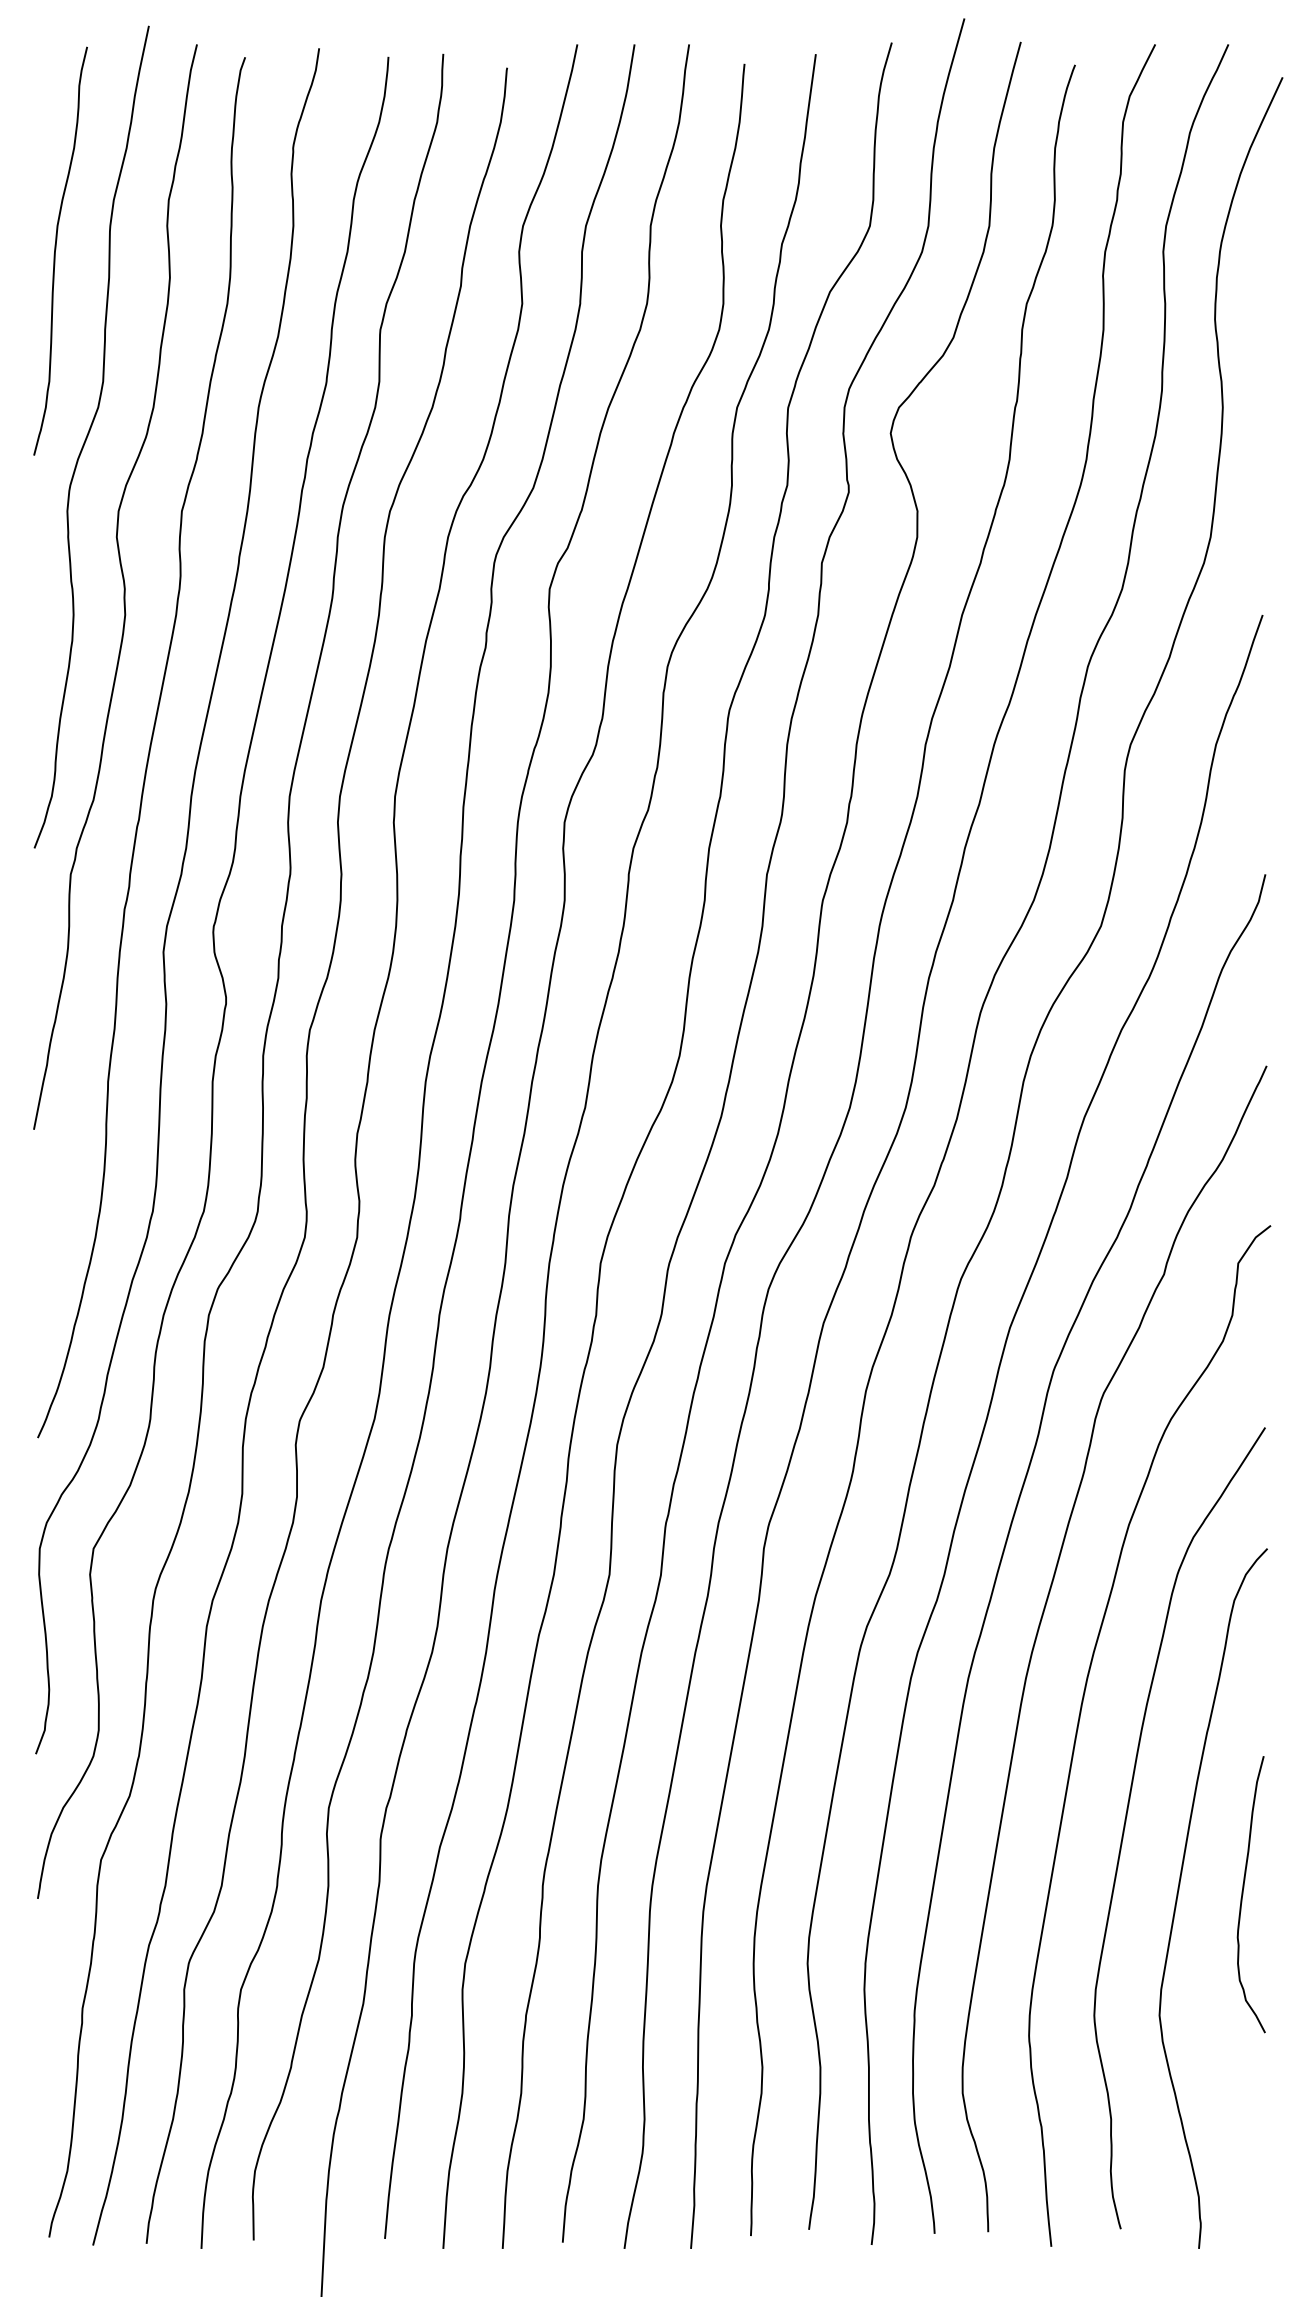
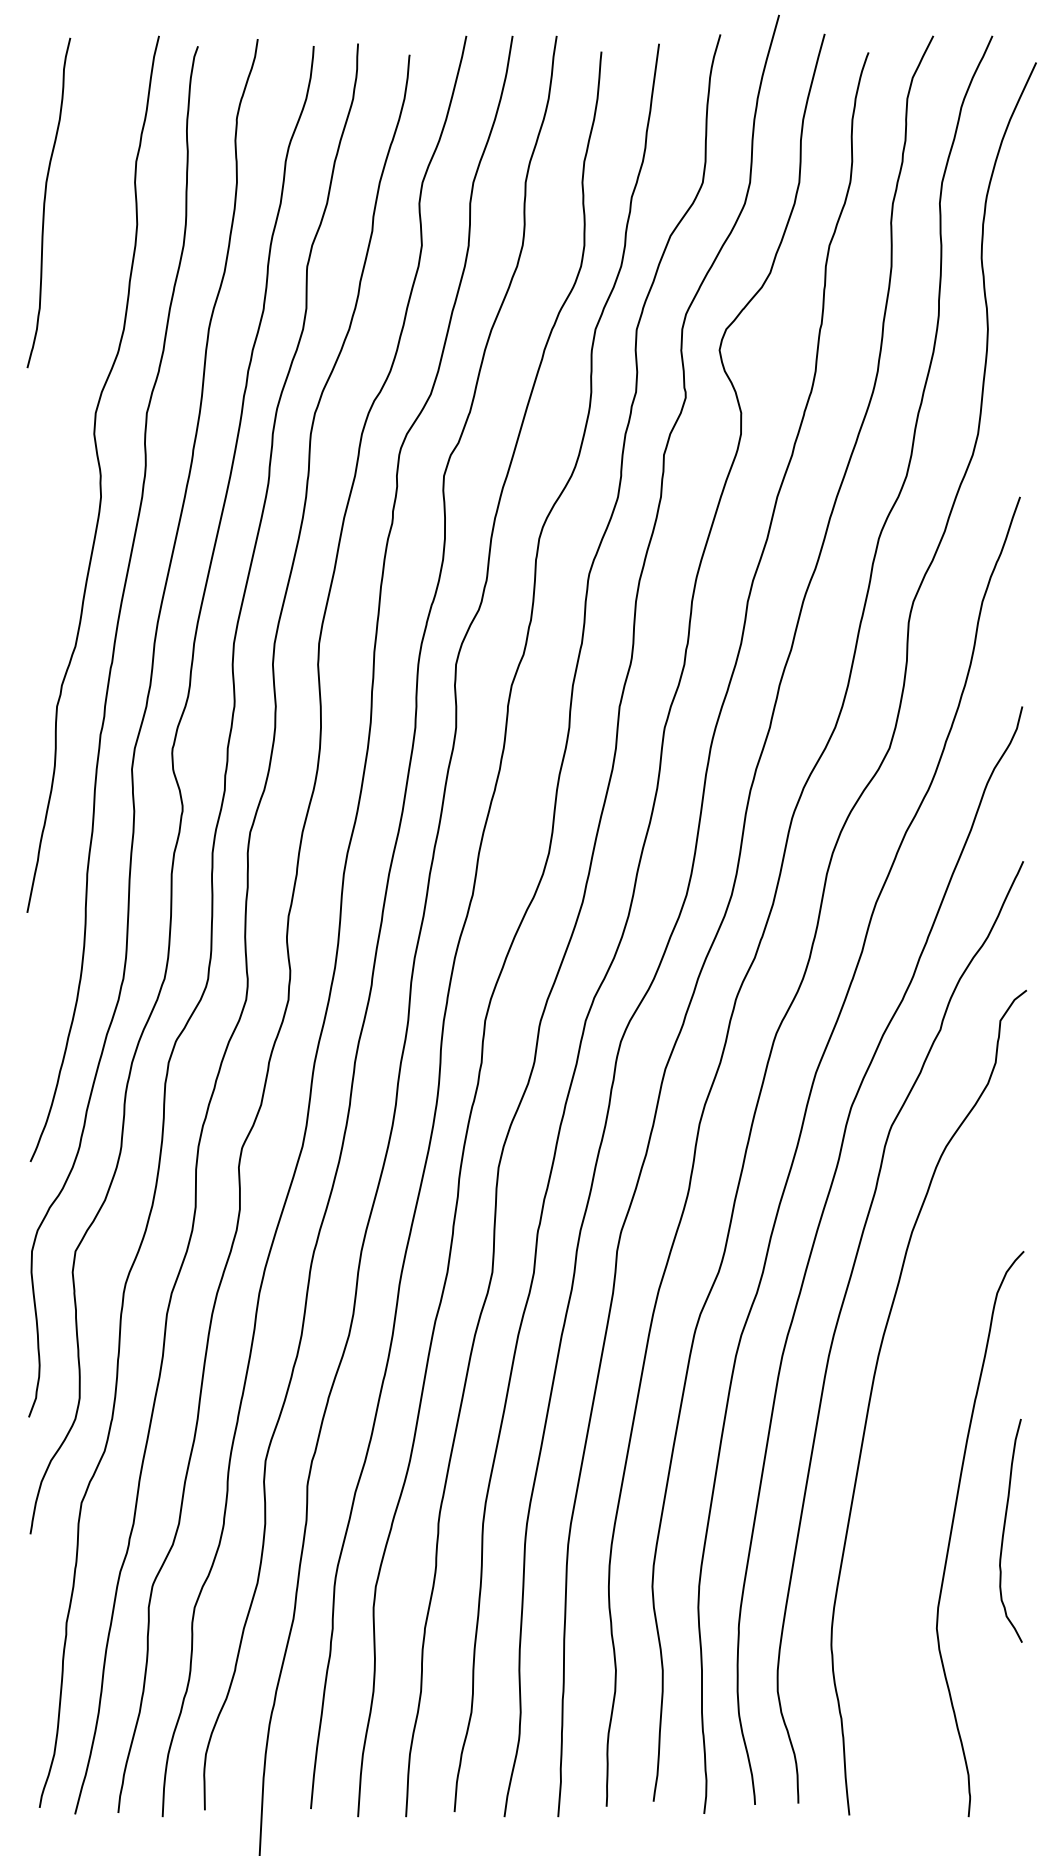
curve: (88, 436) -> (71, 352), removed
curve: (1126, 1822) -> (910, 1472), removed

